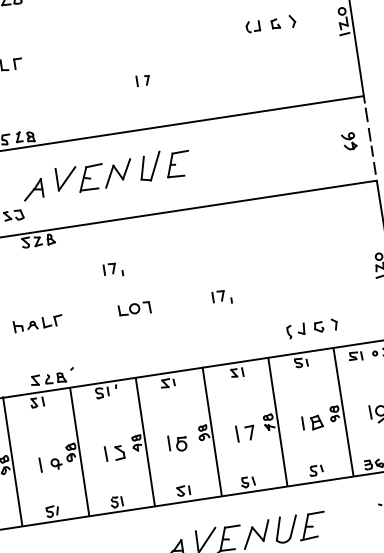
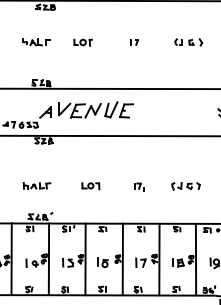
part: (80, 53) -> (82, 42), added
part: (143, 80) -> (134, 42), moved
part: (113, 269) -> (82, 162), removed
part: (311, 328) -> (185, 186), moved

